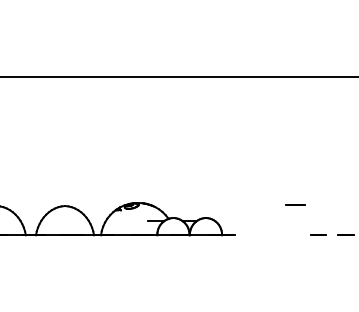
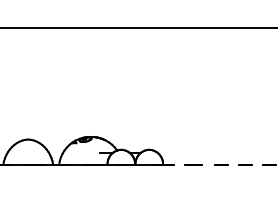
line: (295, 204) -> (193, 163), moved
line: (289, 234) -> (220, 163), added

